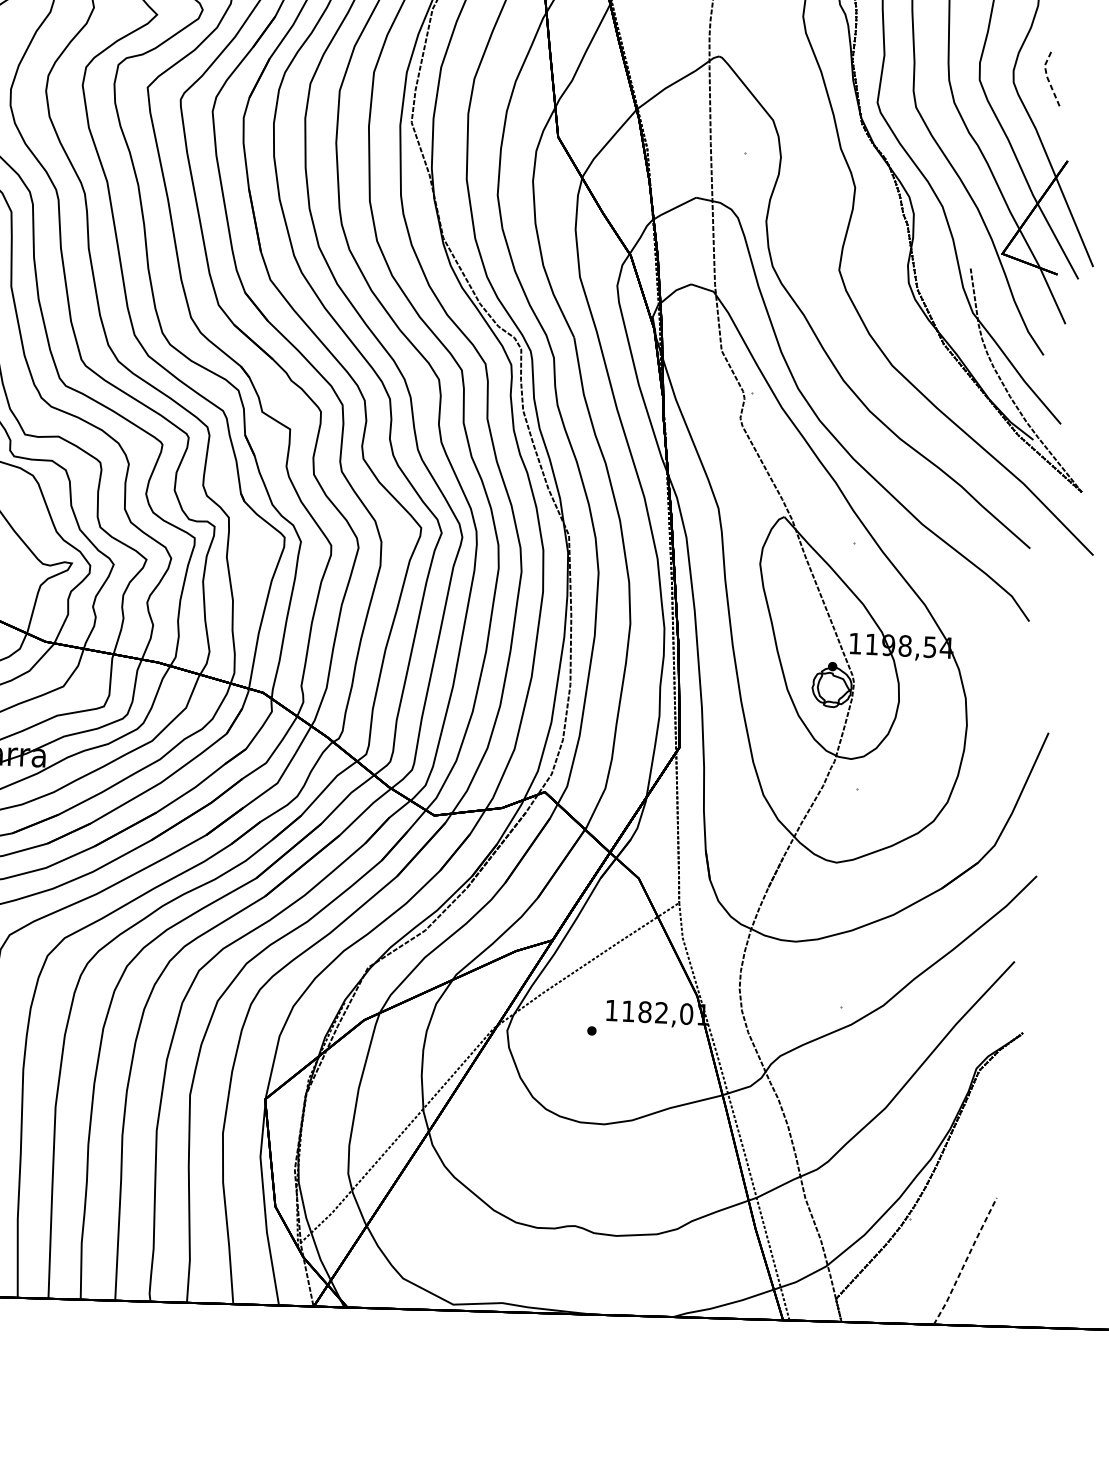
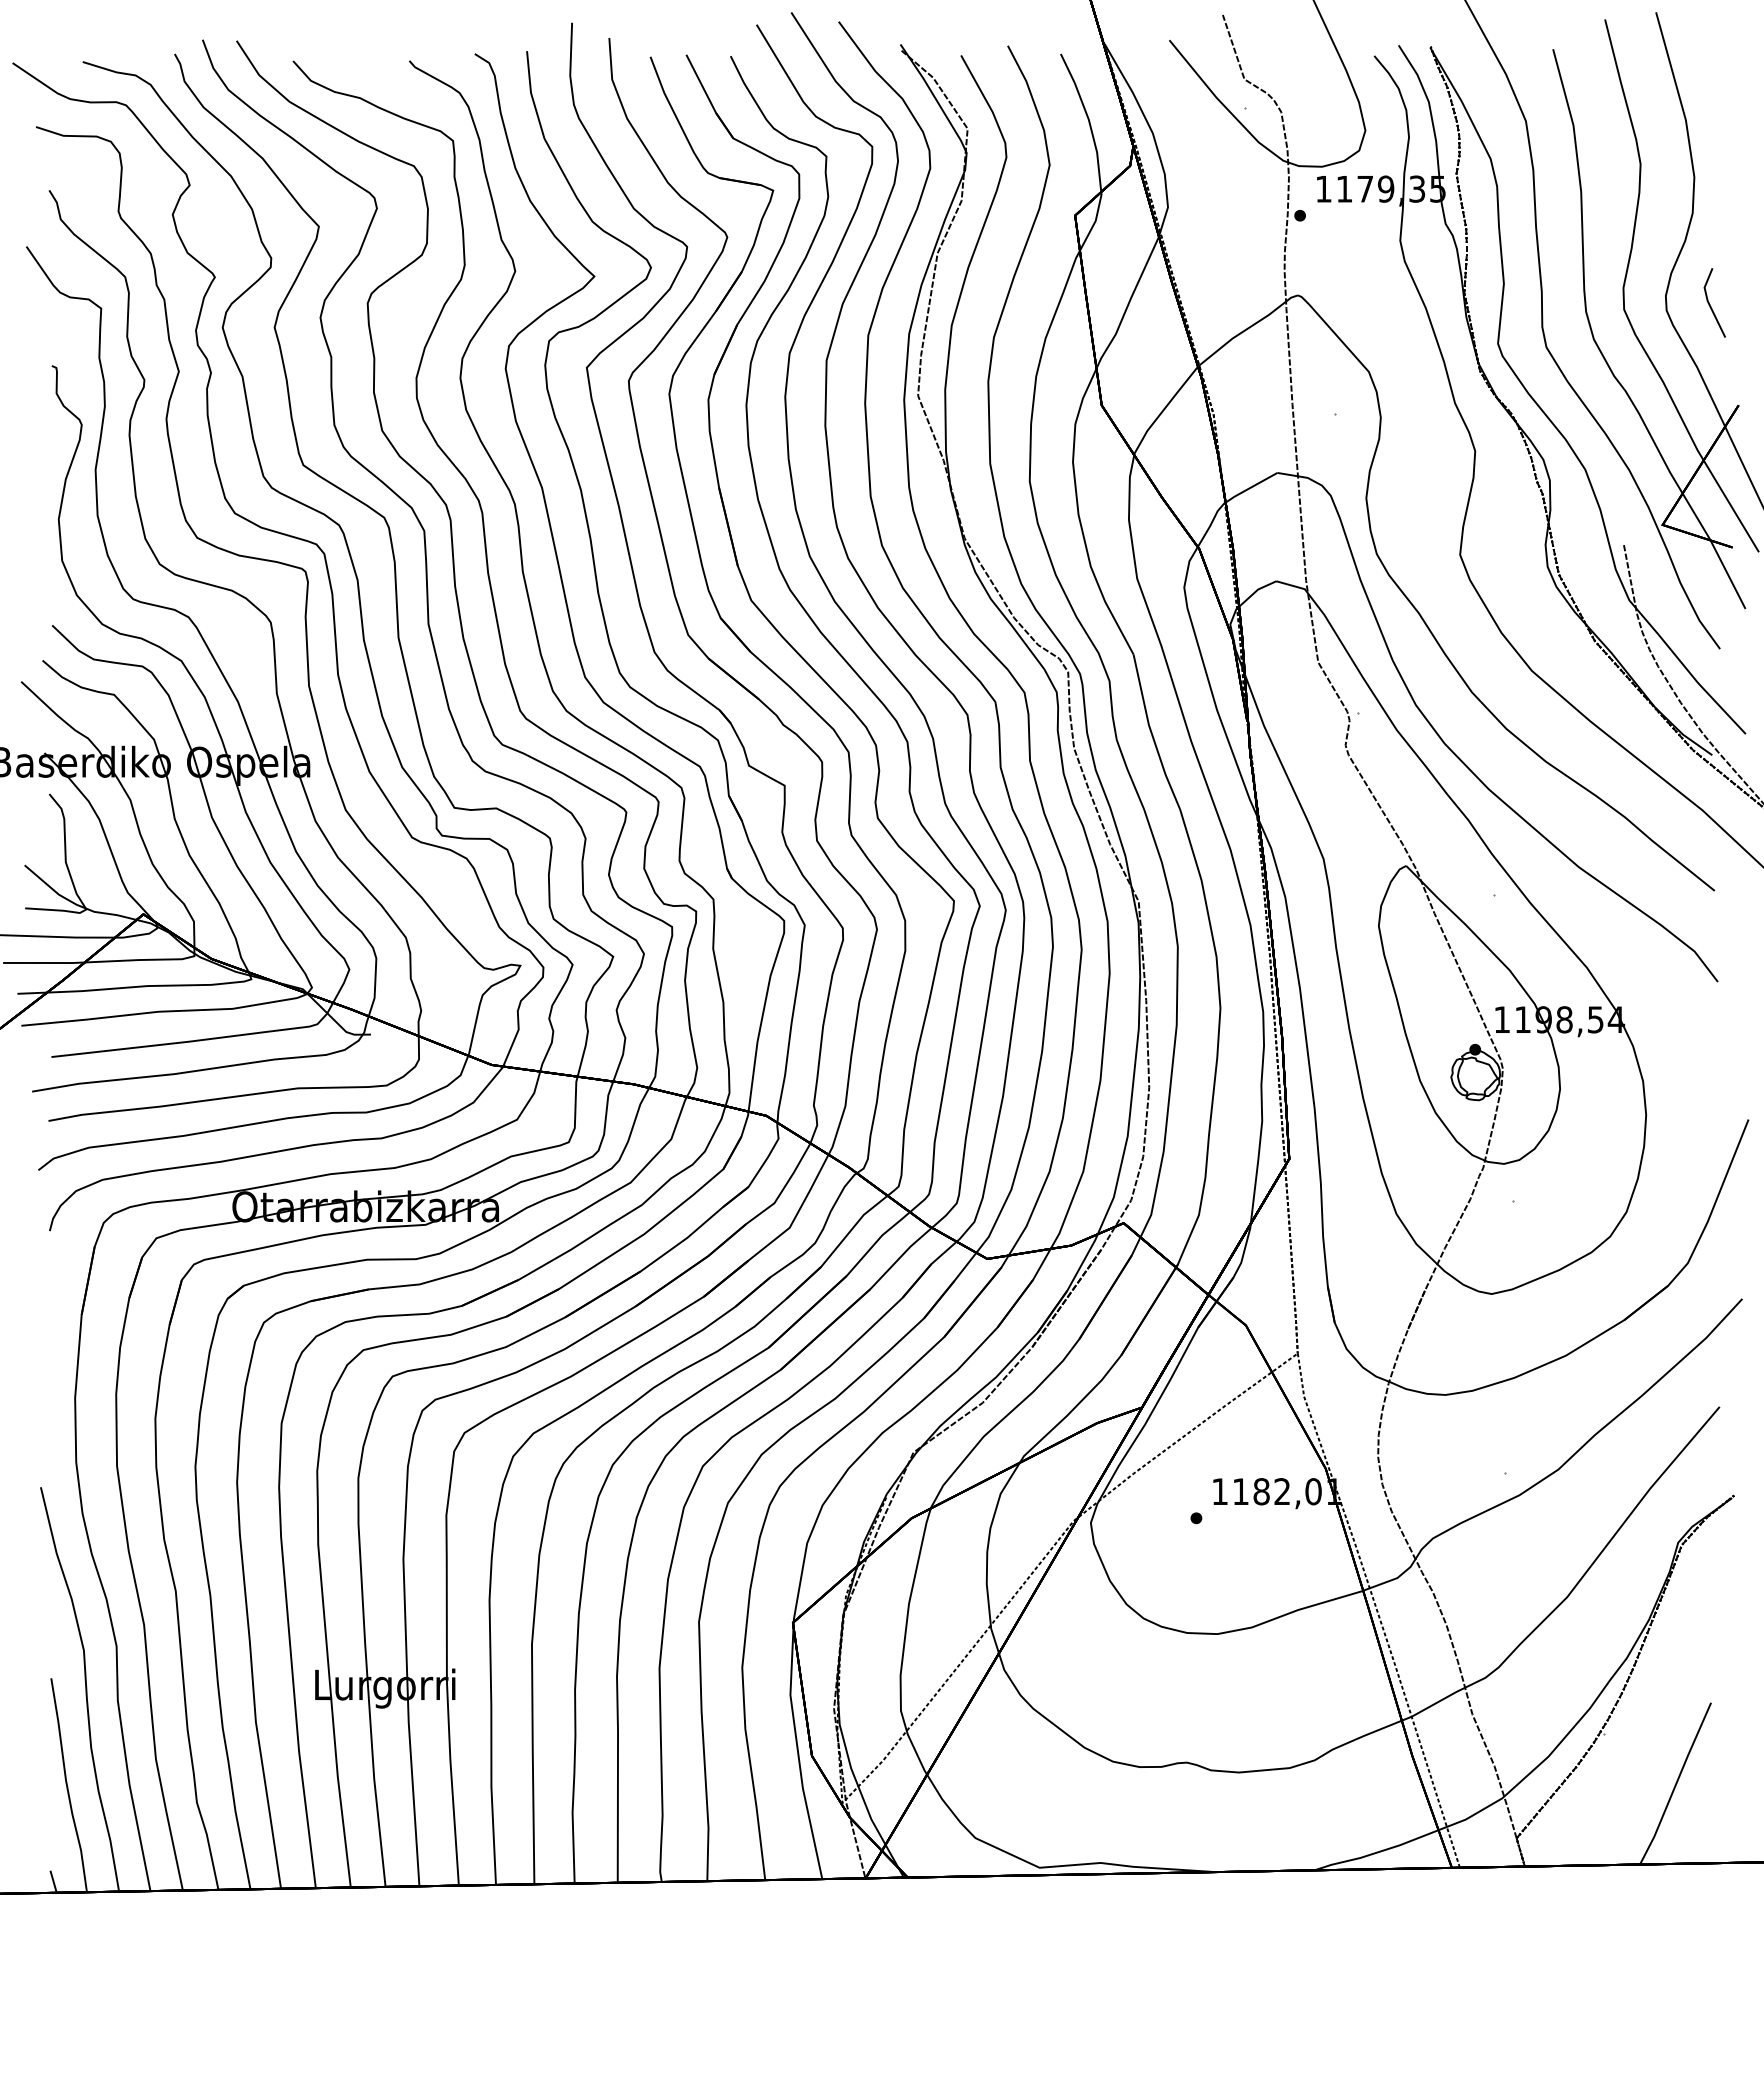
line: (1047, 77) -> (1708, 302), dashed -> solid
line: (965, 1261) -> (1676, 1783), dashed -> solid

